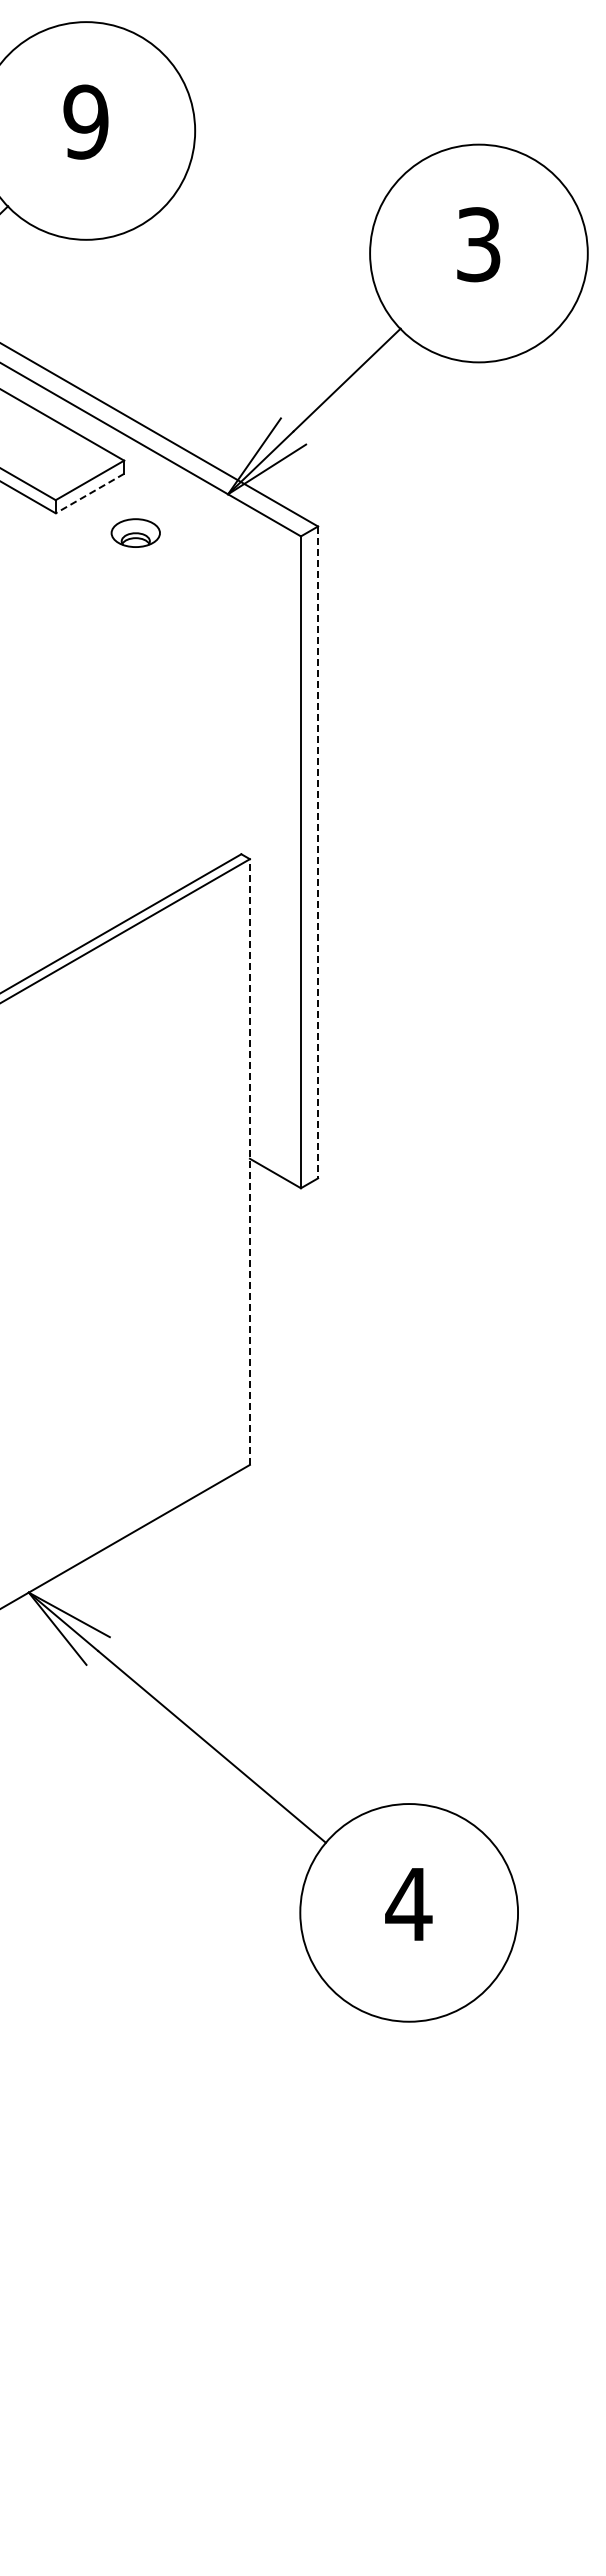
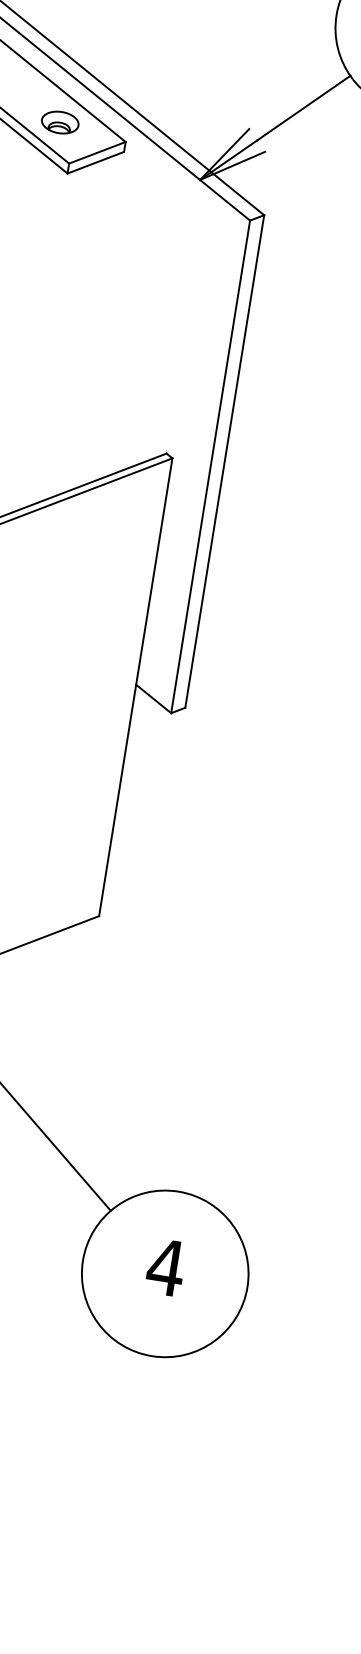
line: (89, 493) -> (95, 162), dashed -> solid
part: (135, 532) -> (60, 122), moved
line: (318, 852) -> (225, 461), dashed -> solid
line: (249, 1162) -> (135, 687), dashed -> solid

